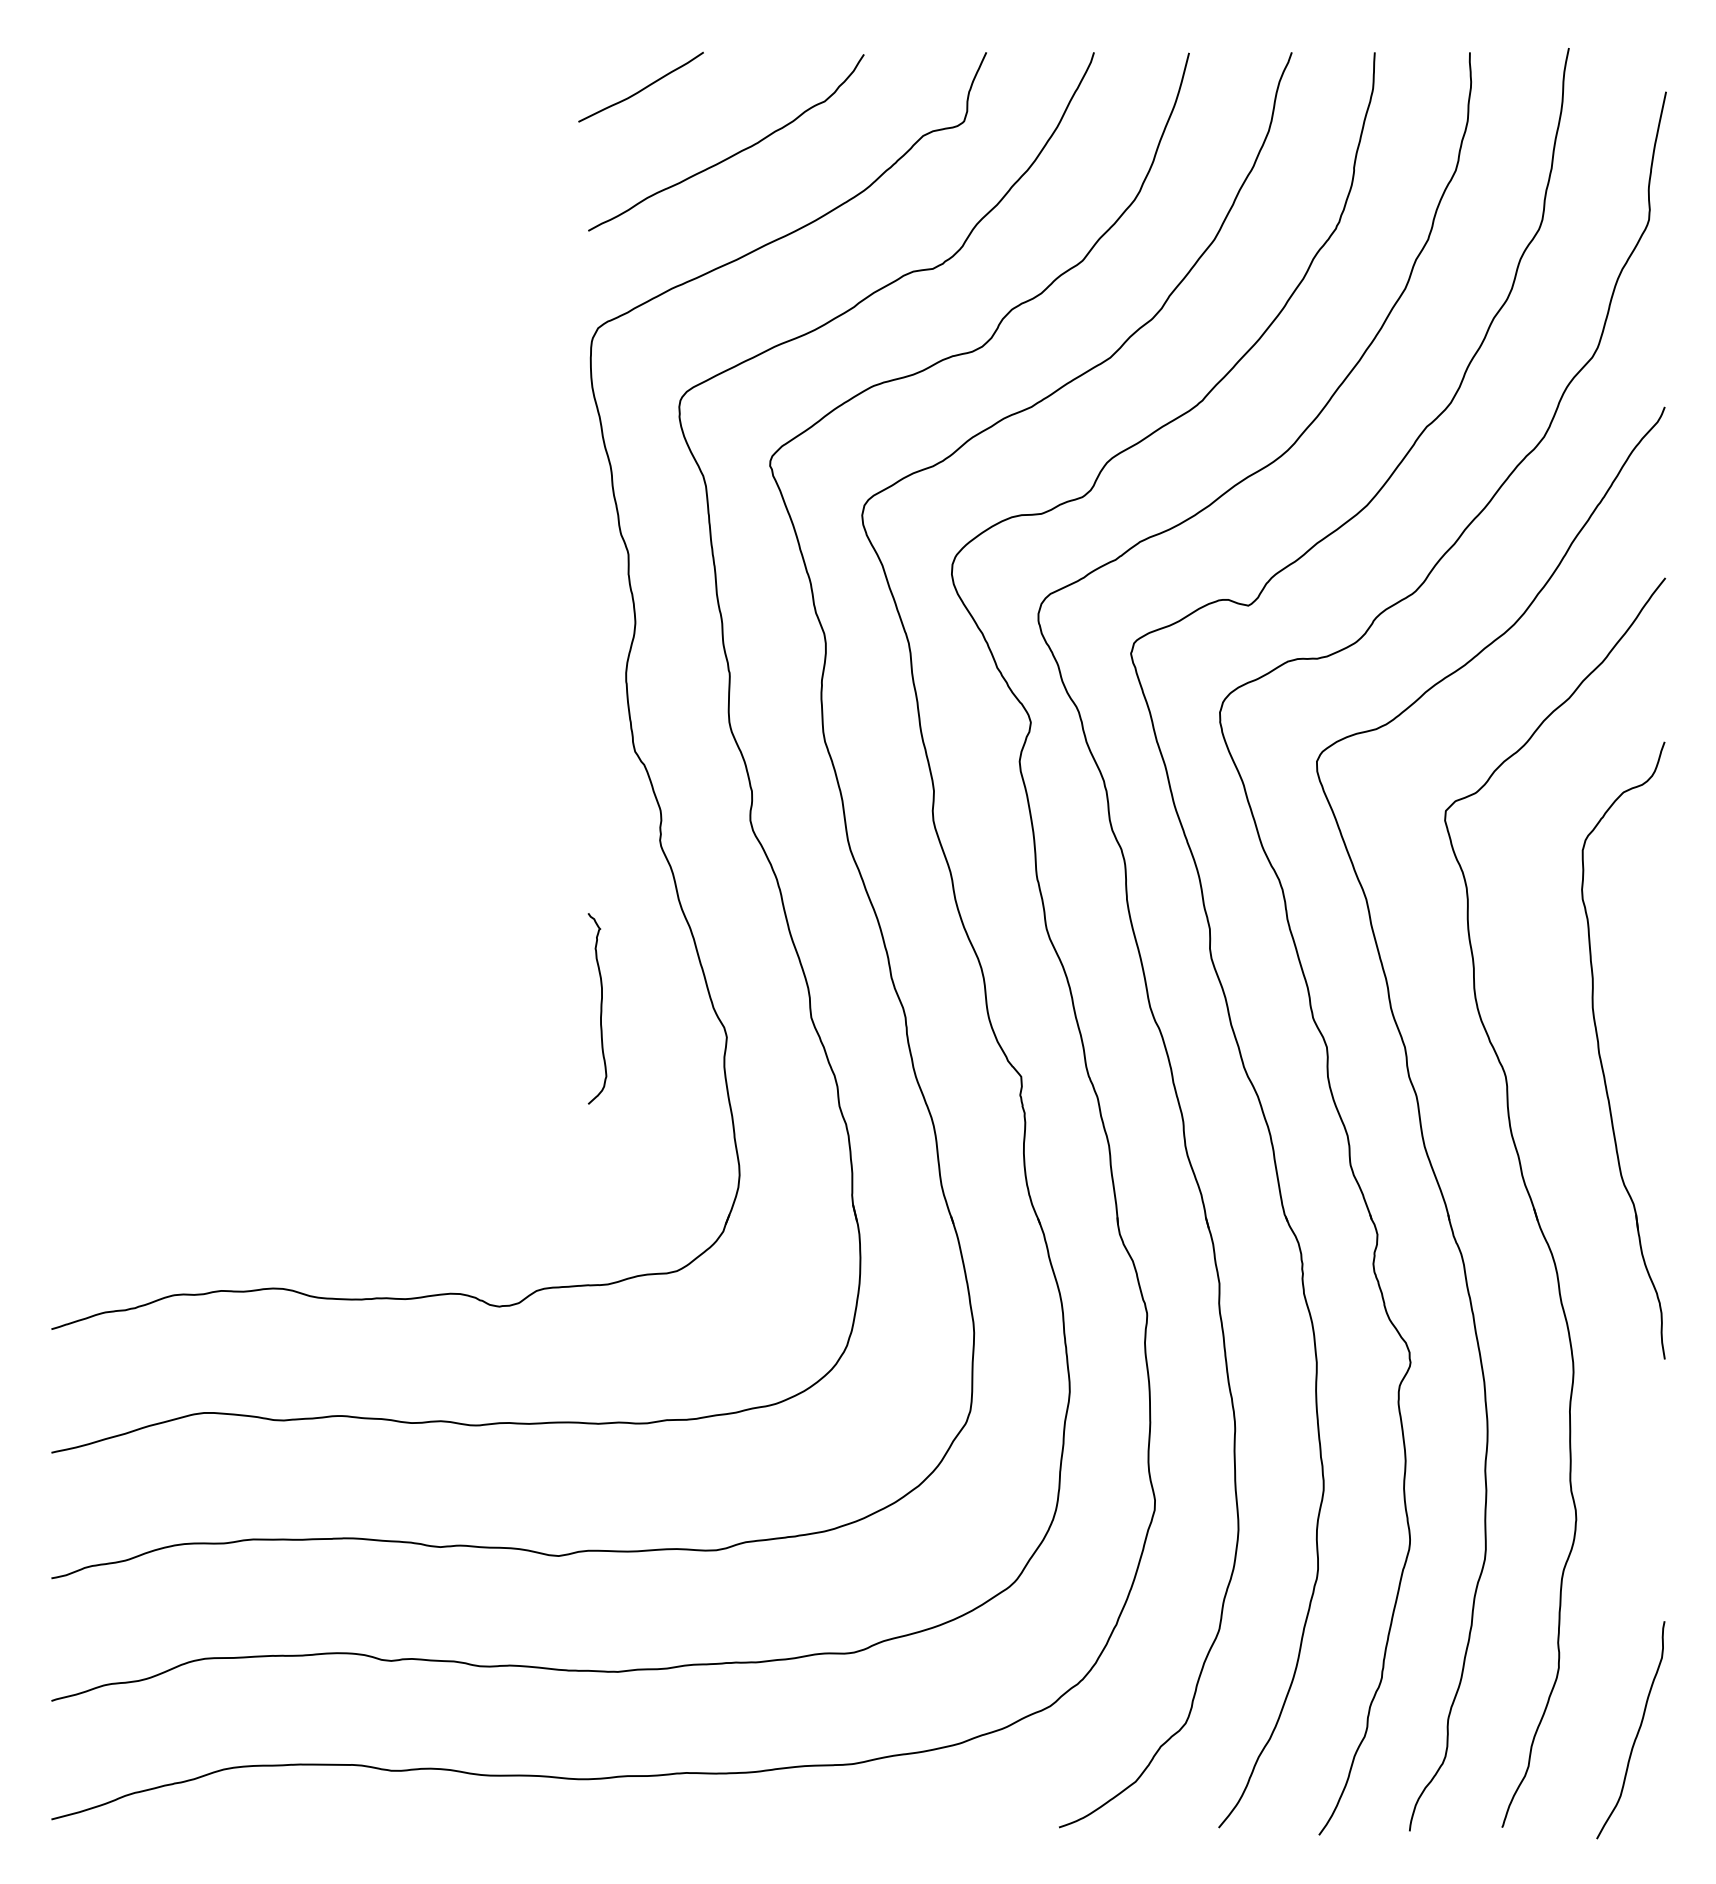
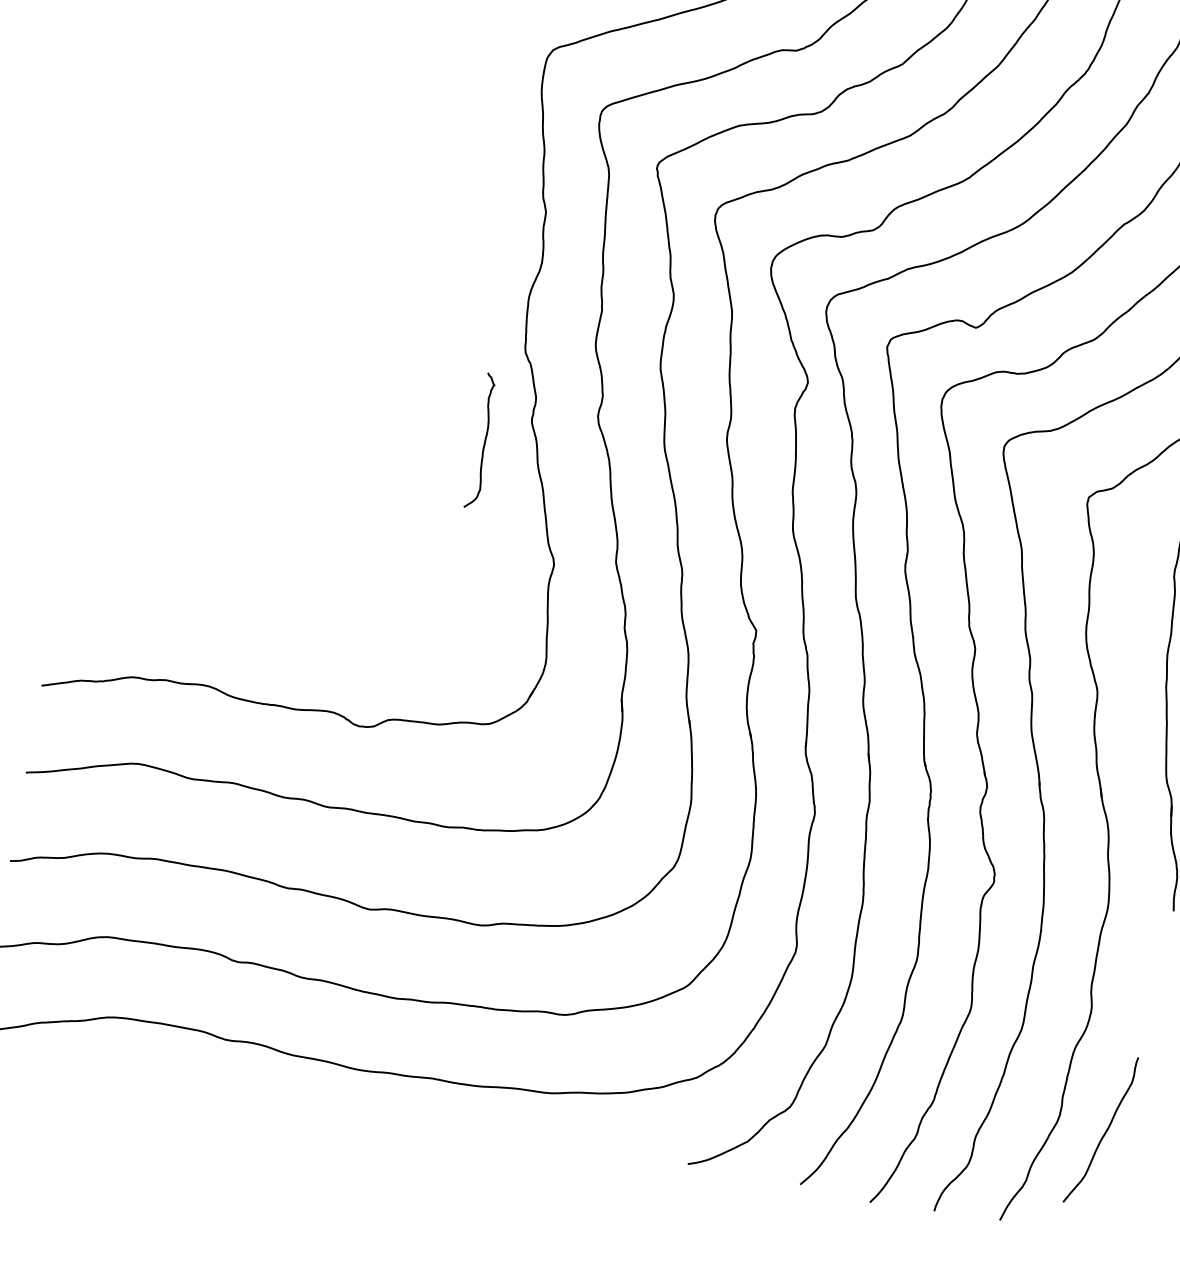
curve: (600, 1008) -> (484, 441), moved
curve: (1636, 1733) -> (1104, 1132), moved

